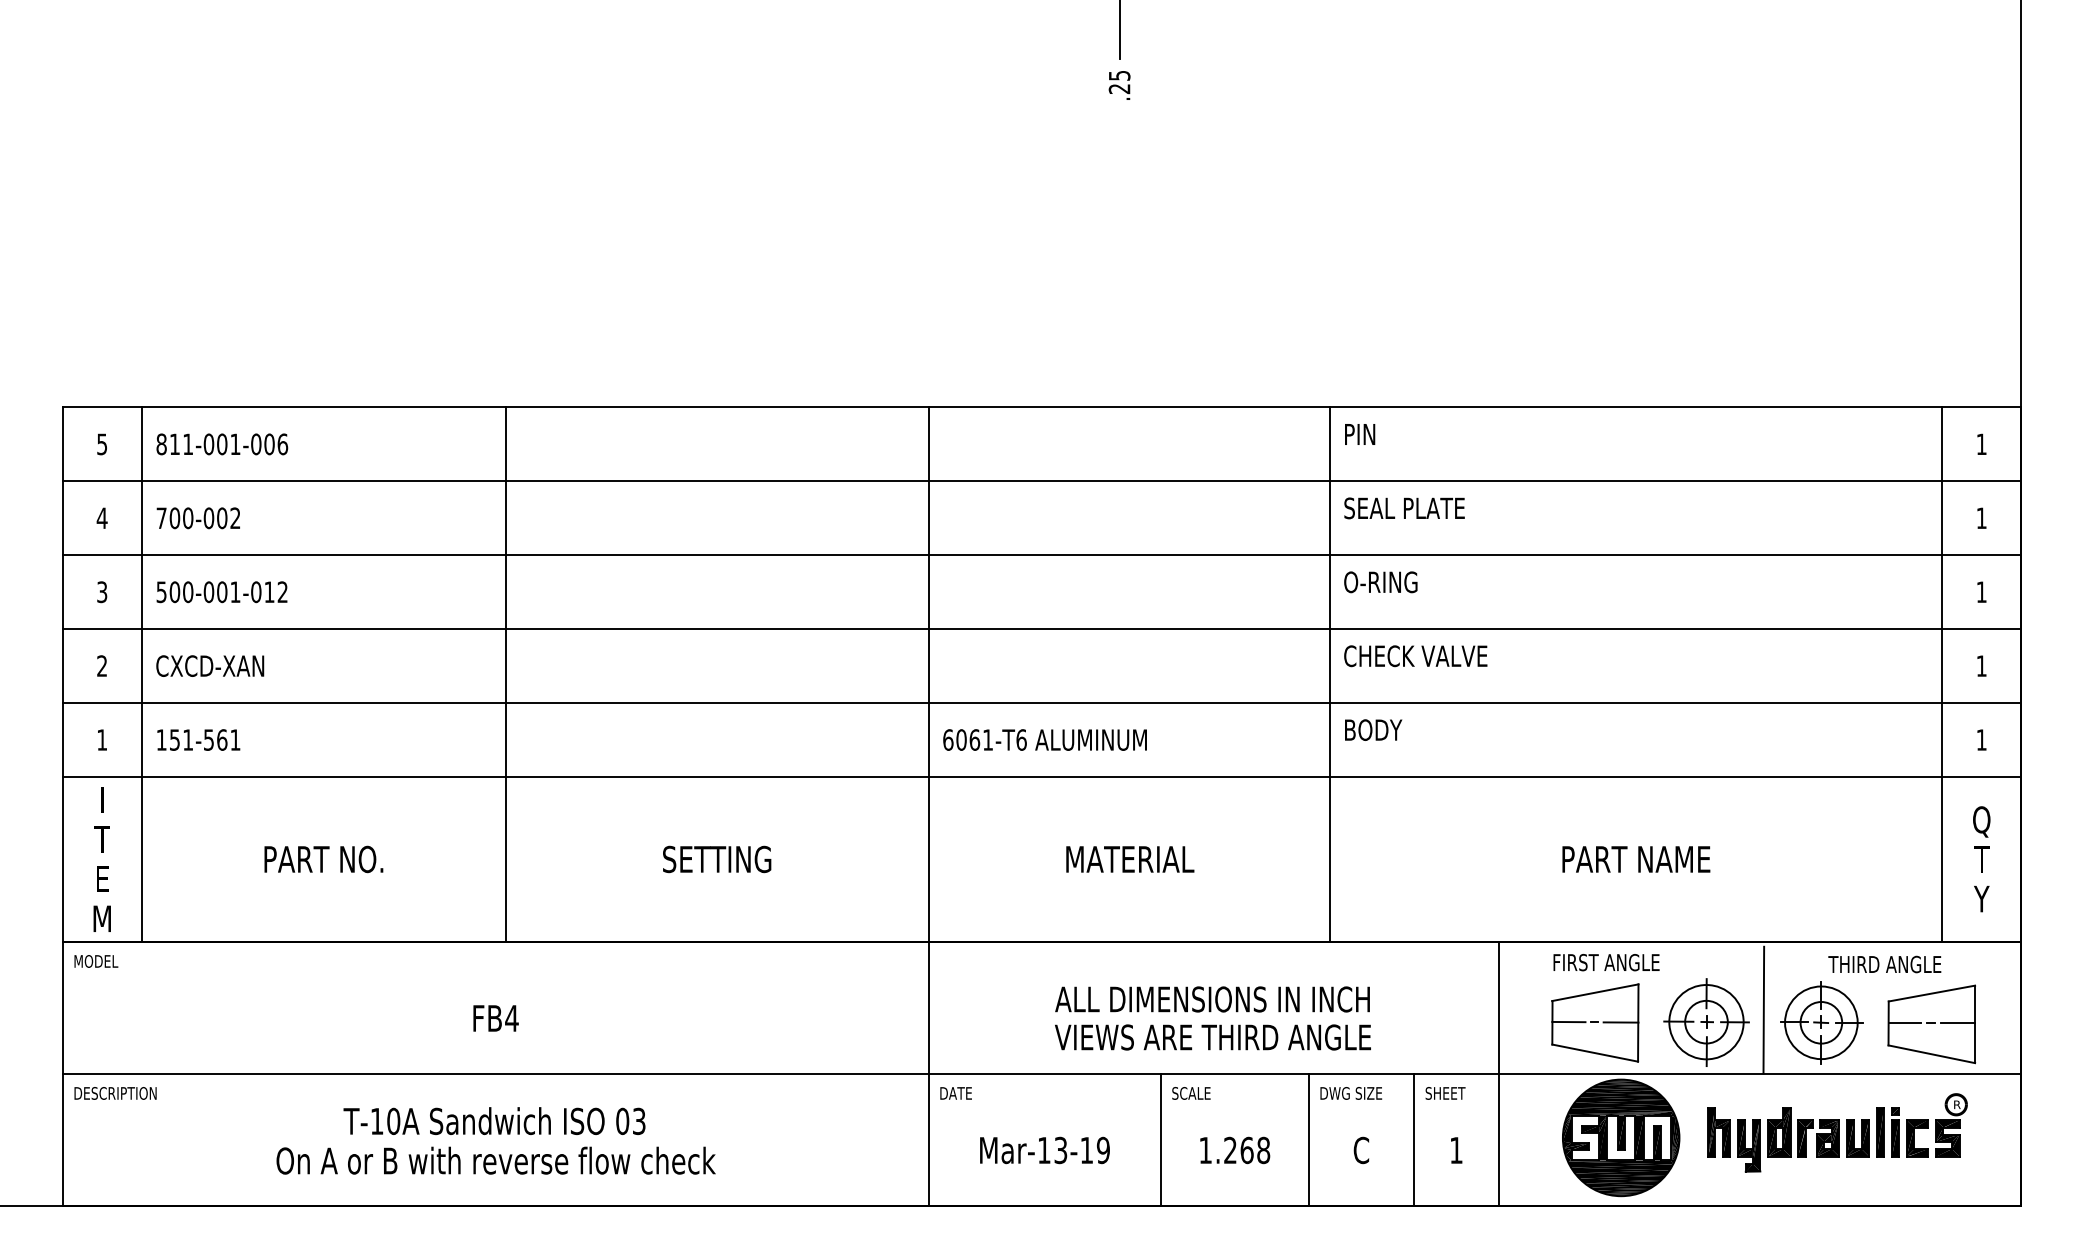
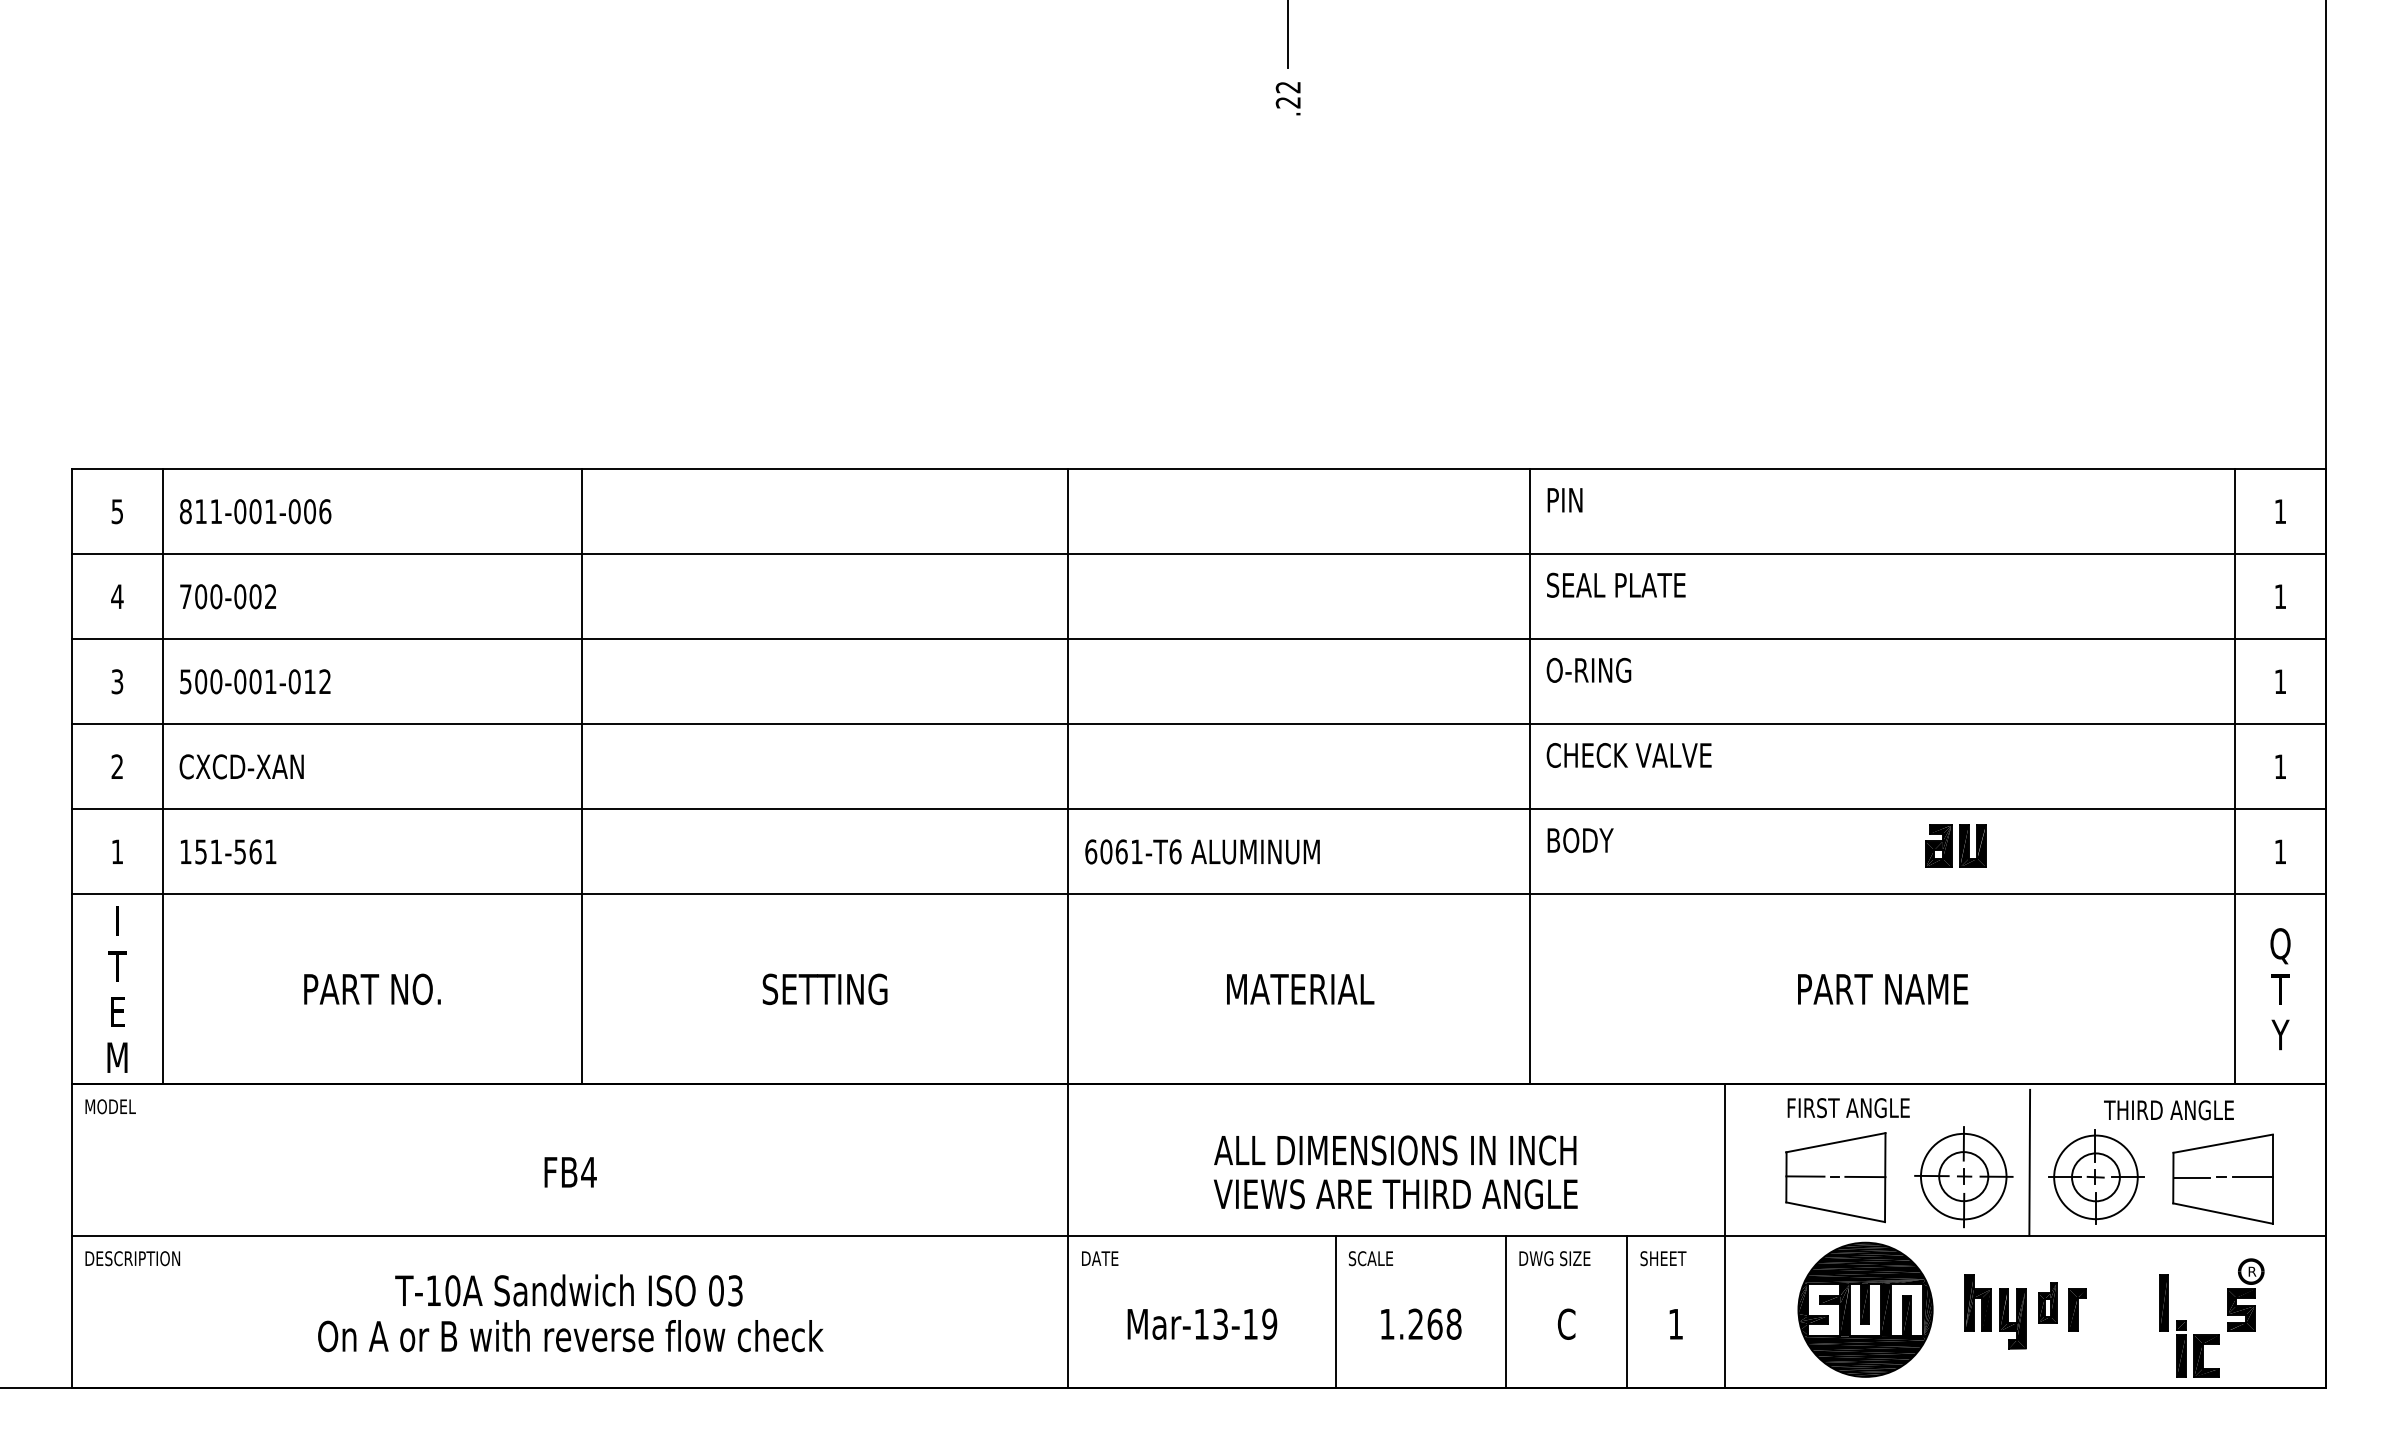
text: (1118, 75) -> (1287, 87), .25 -> .22
part: (1779, 1131) -> (2047, 1302), size x0.7
part: (1909, 1131) -> (2197, 1348), moved
part: (1842, 1137) -> (1955, 845), moved

